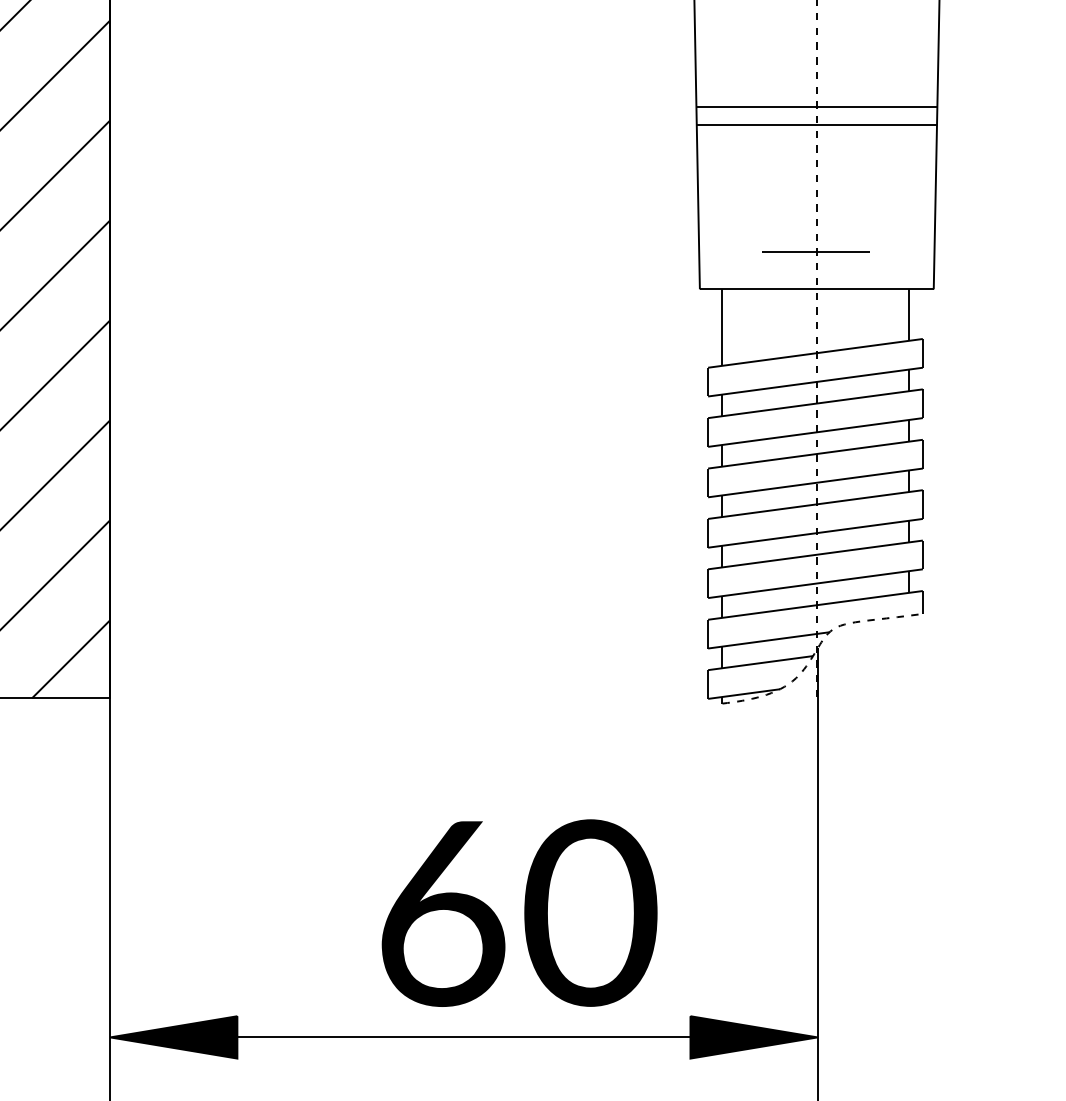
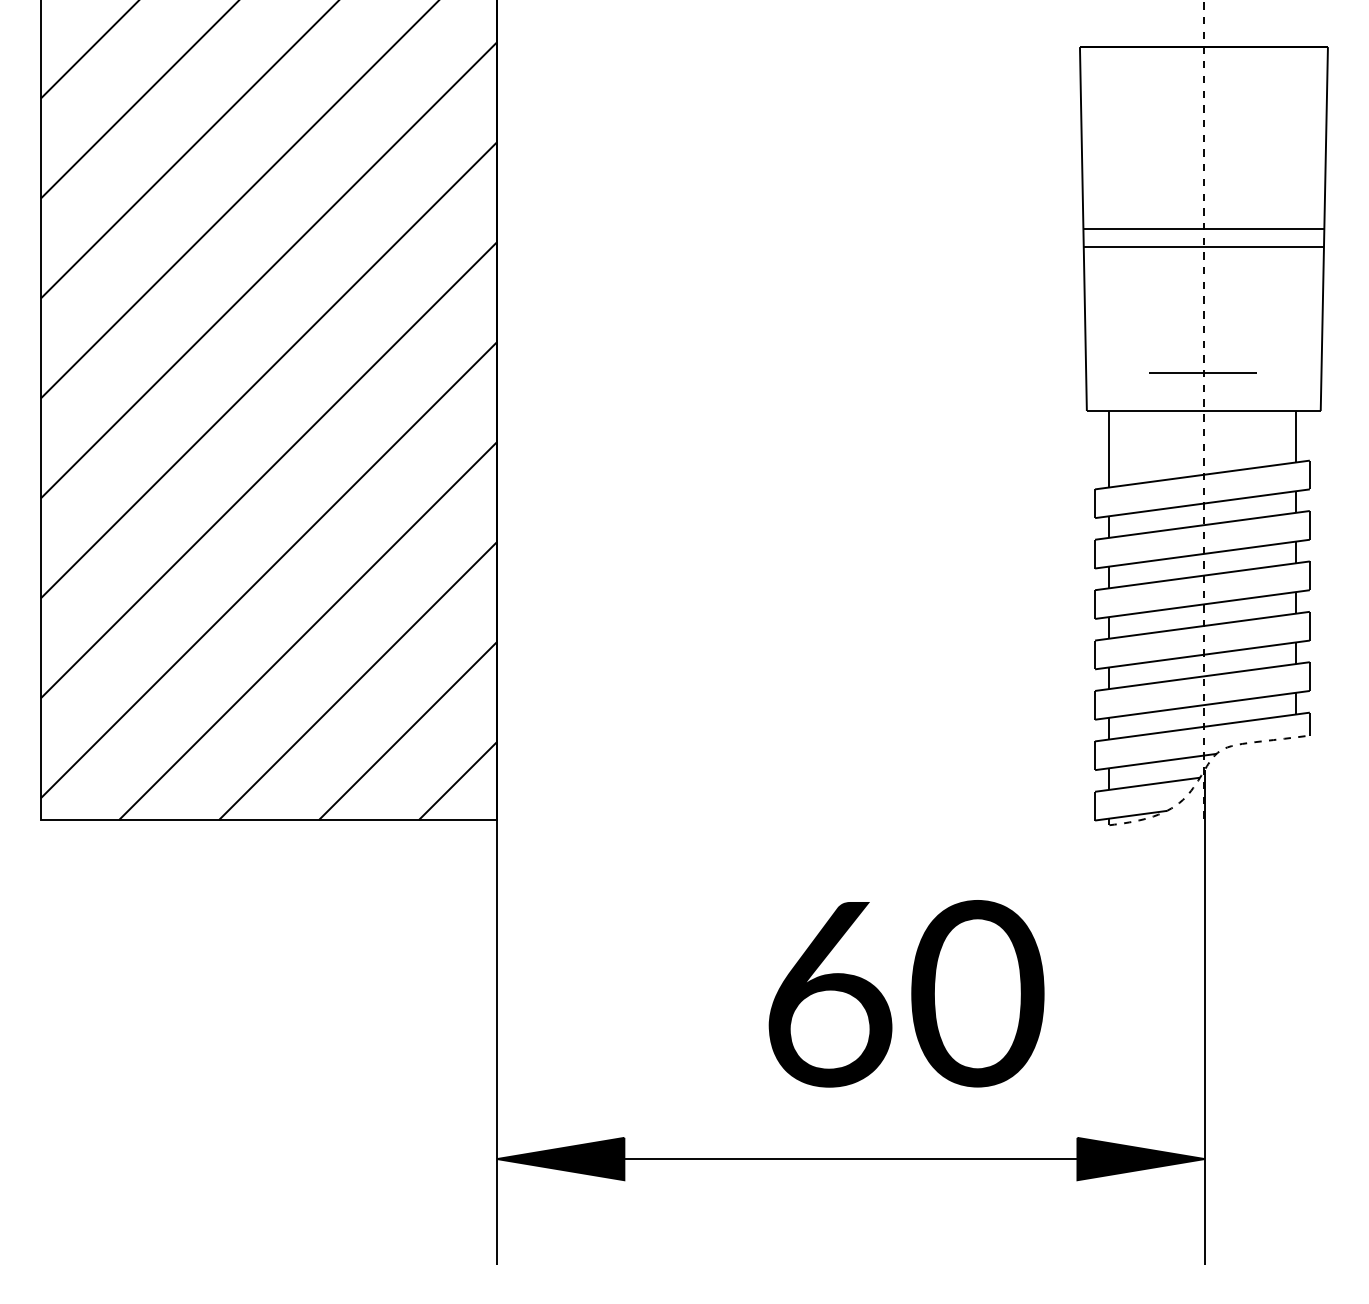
text: (519, 912) -> (906, 993), moved

